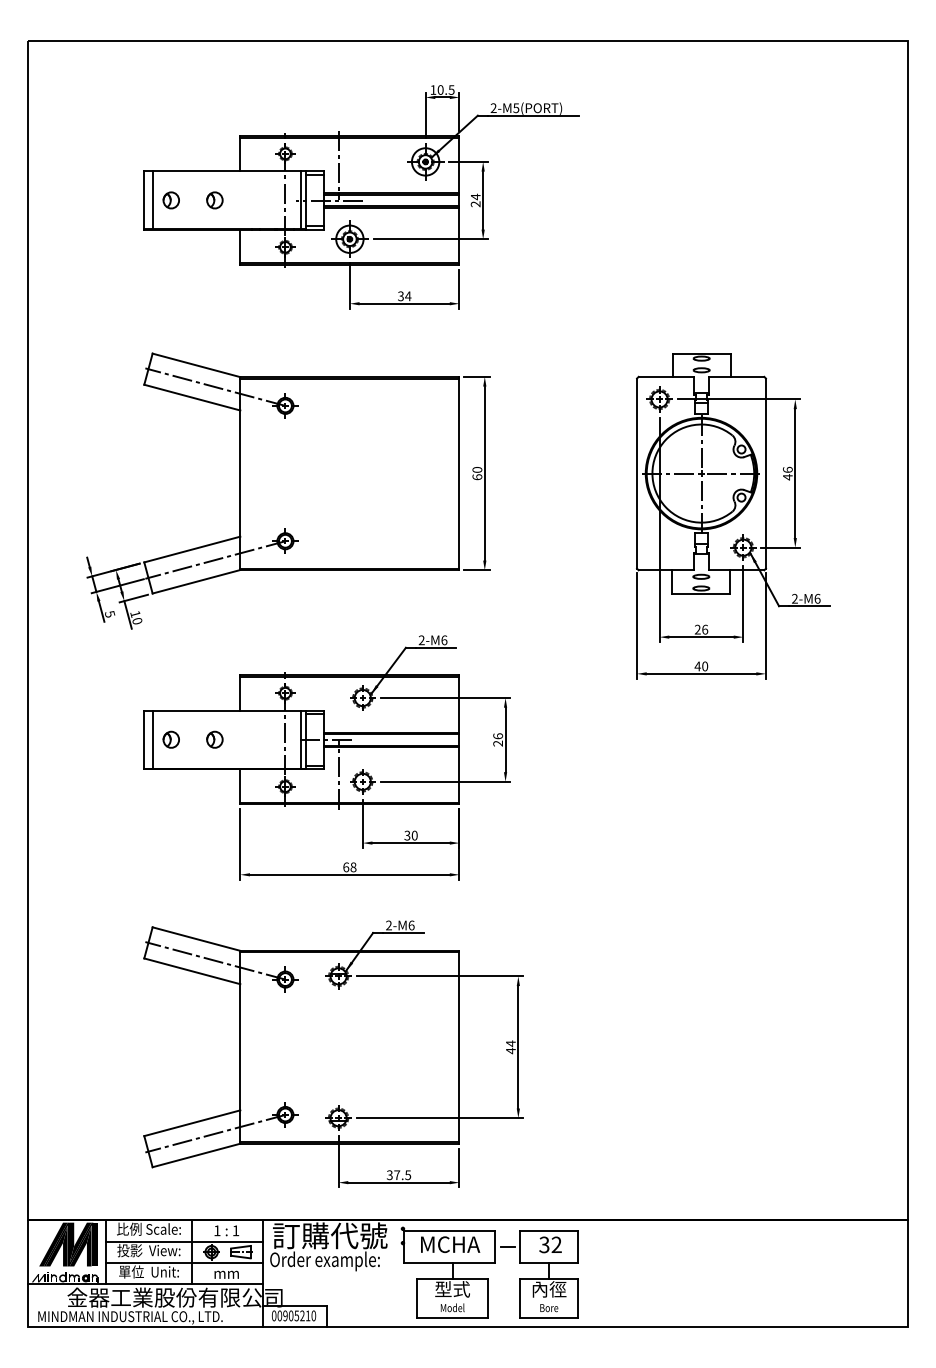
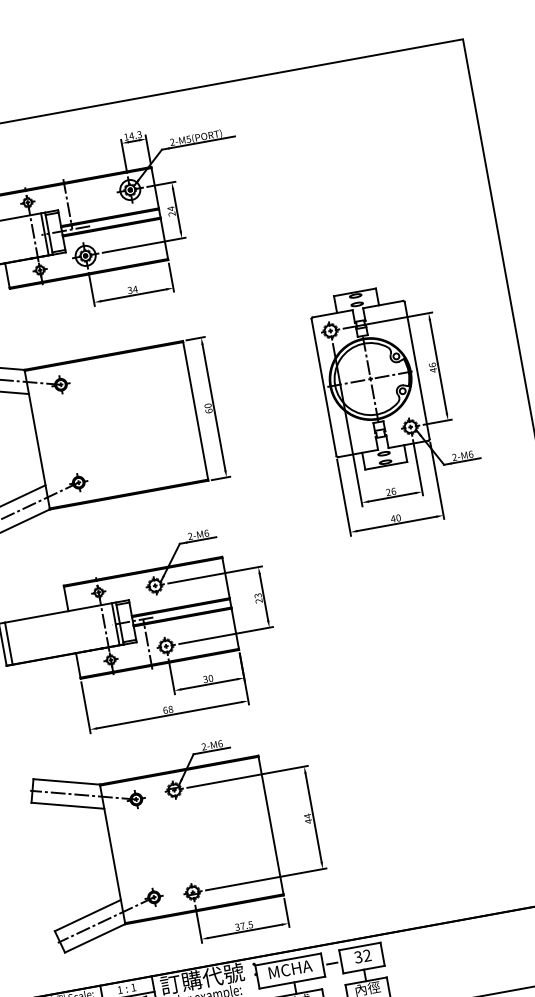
text: (445, 89) -> (135, 135), 10.5 -> 14.3
text: (497, 736) -> (257, 595), 26 -> 23
part: (170, 739) -> (21, 641), removed
part: (214, 739) -> (53, 635), removed

